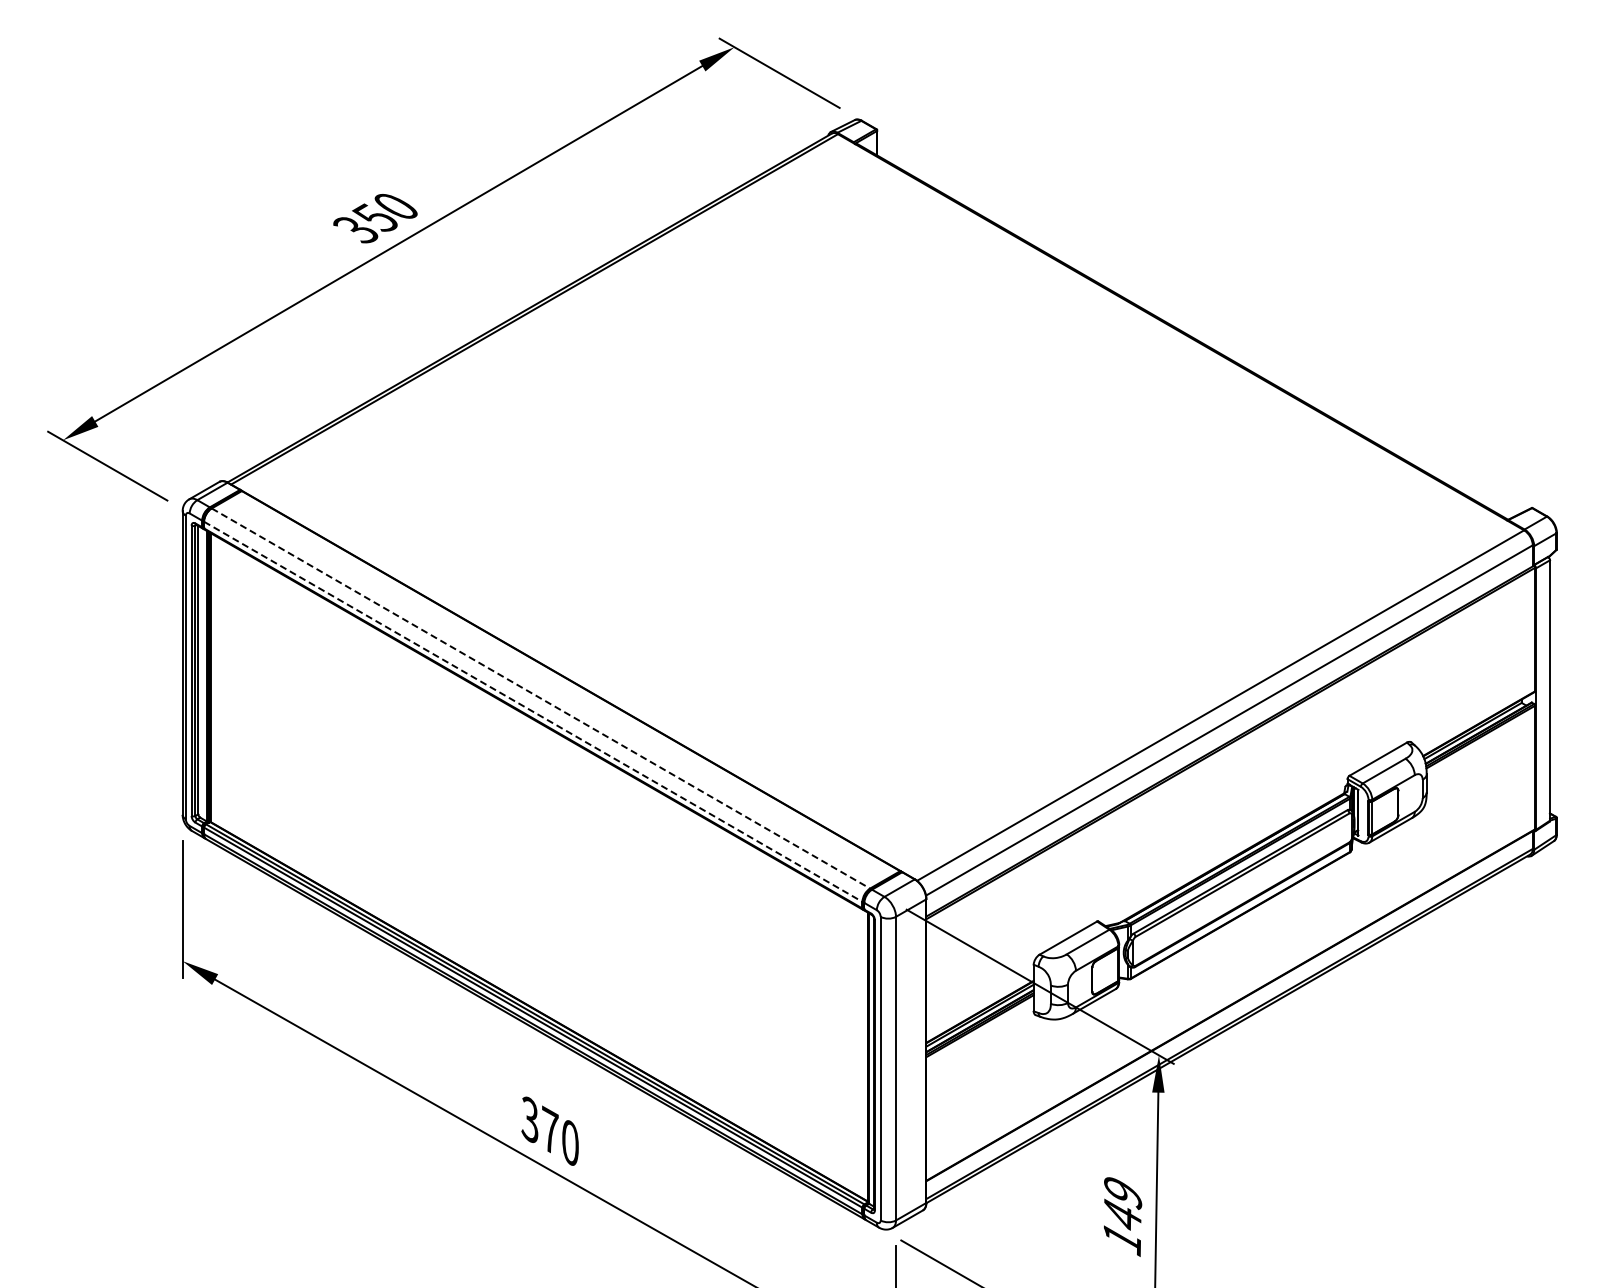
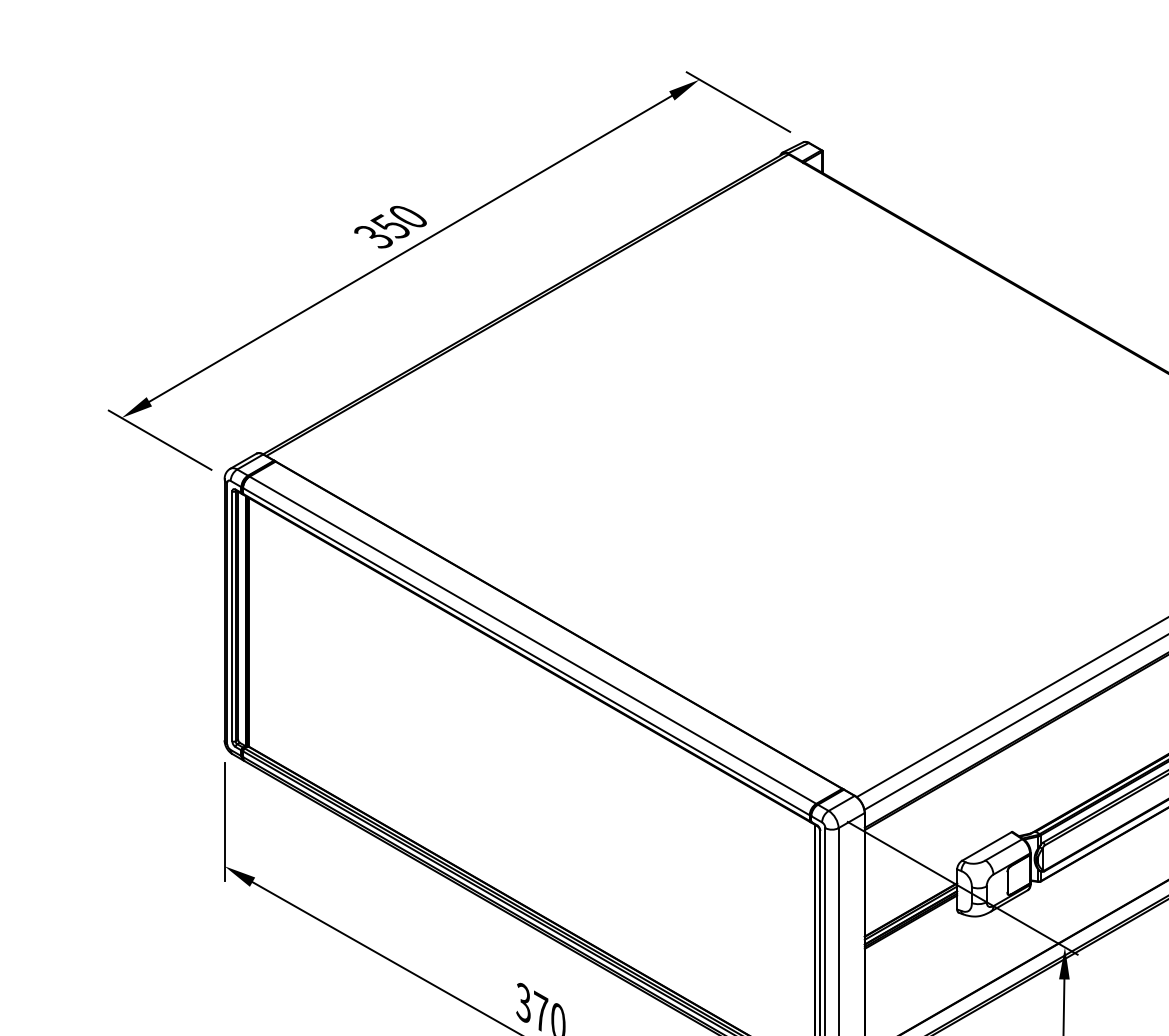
line: (541, 698) -> (533, 640), dashed -> solid
line: (533, 712) -> (526, 652), dashed -> solid

